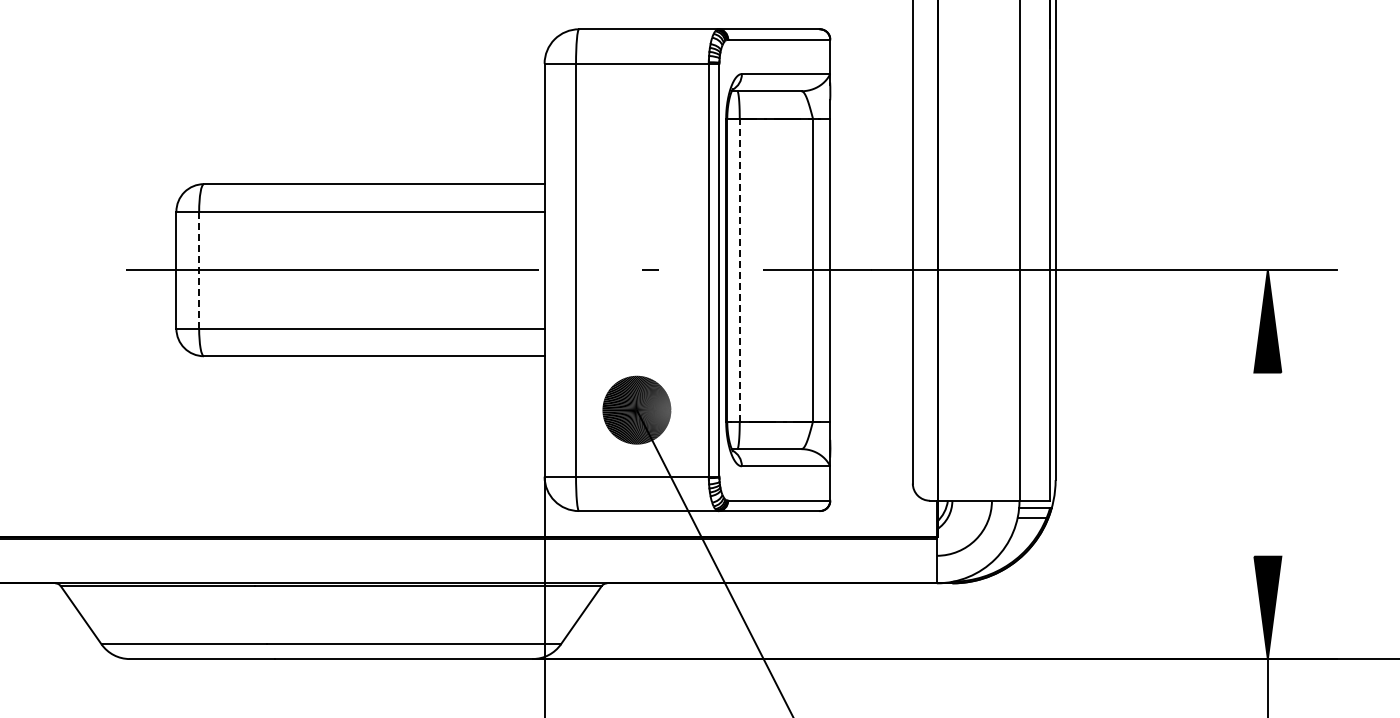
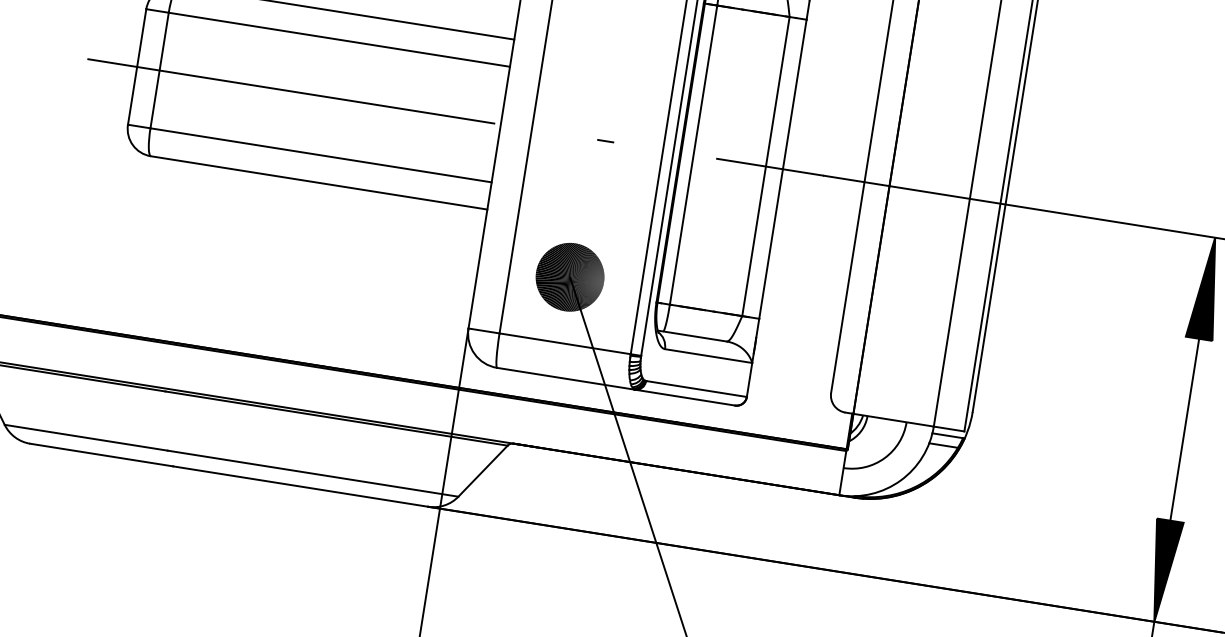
line: (739, 269) -> (693, 154), dashed -> solid
line: (199, 270) -> (159, 70), dashed -> solid
line: (1267, 464) -> (1184, 429), added

